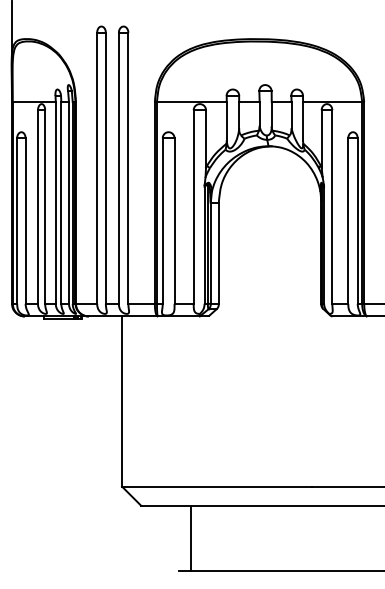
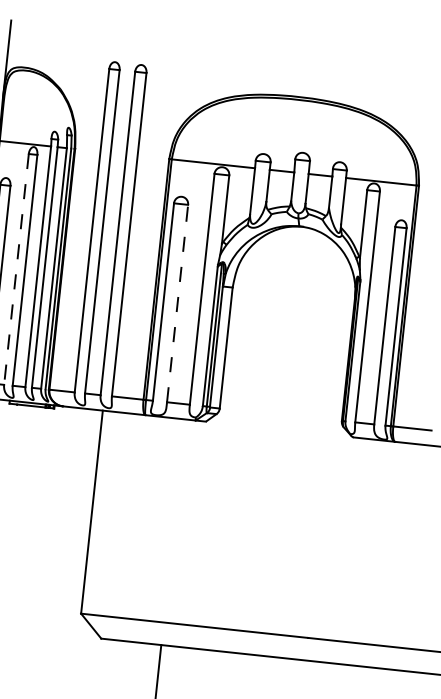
line: (38, 207) -> (17, 270), solid -> dashed
line: (174, 221) -> (177, 304), solid -> dashed

